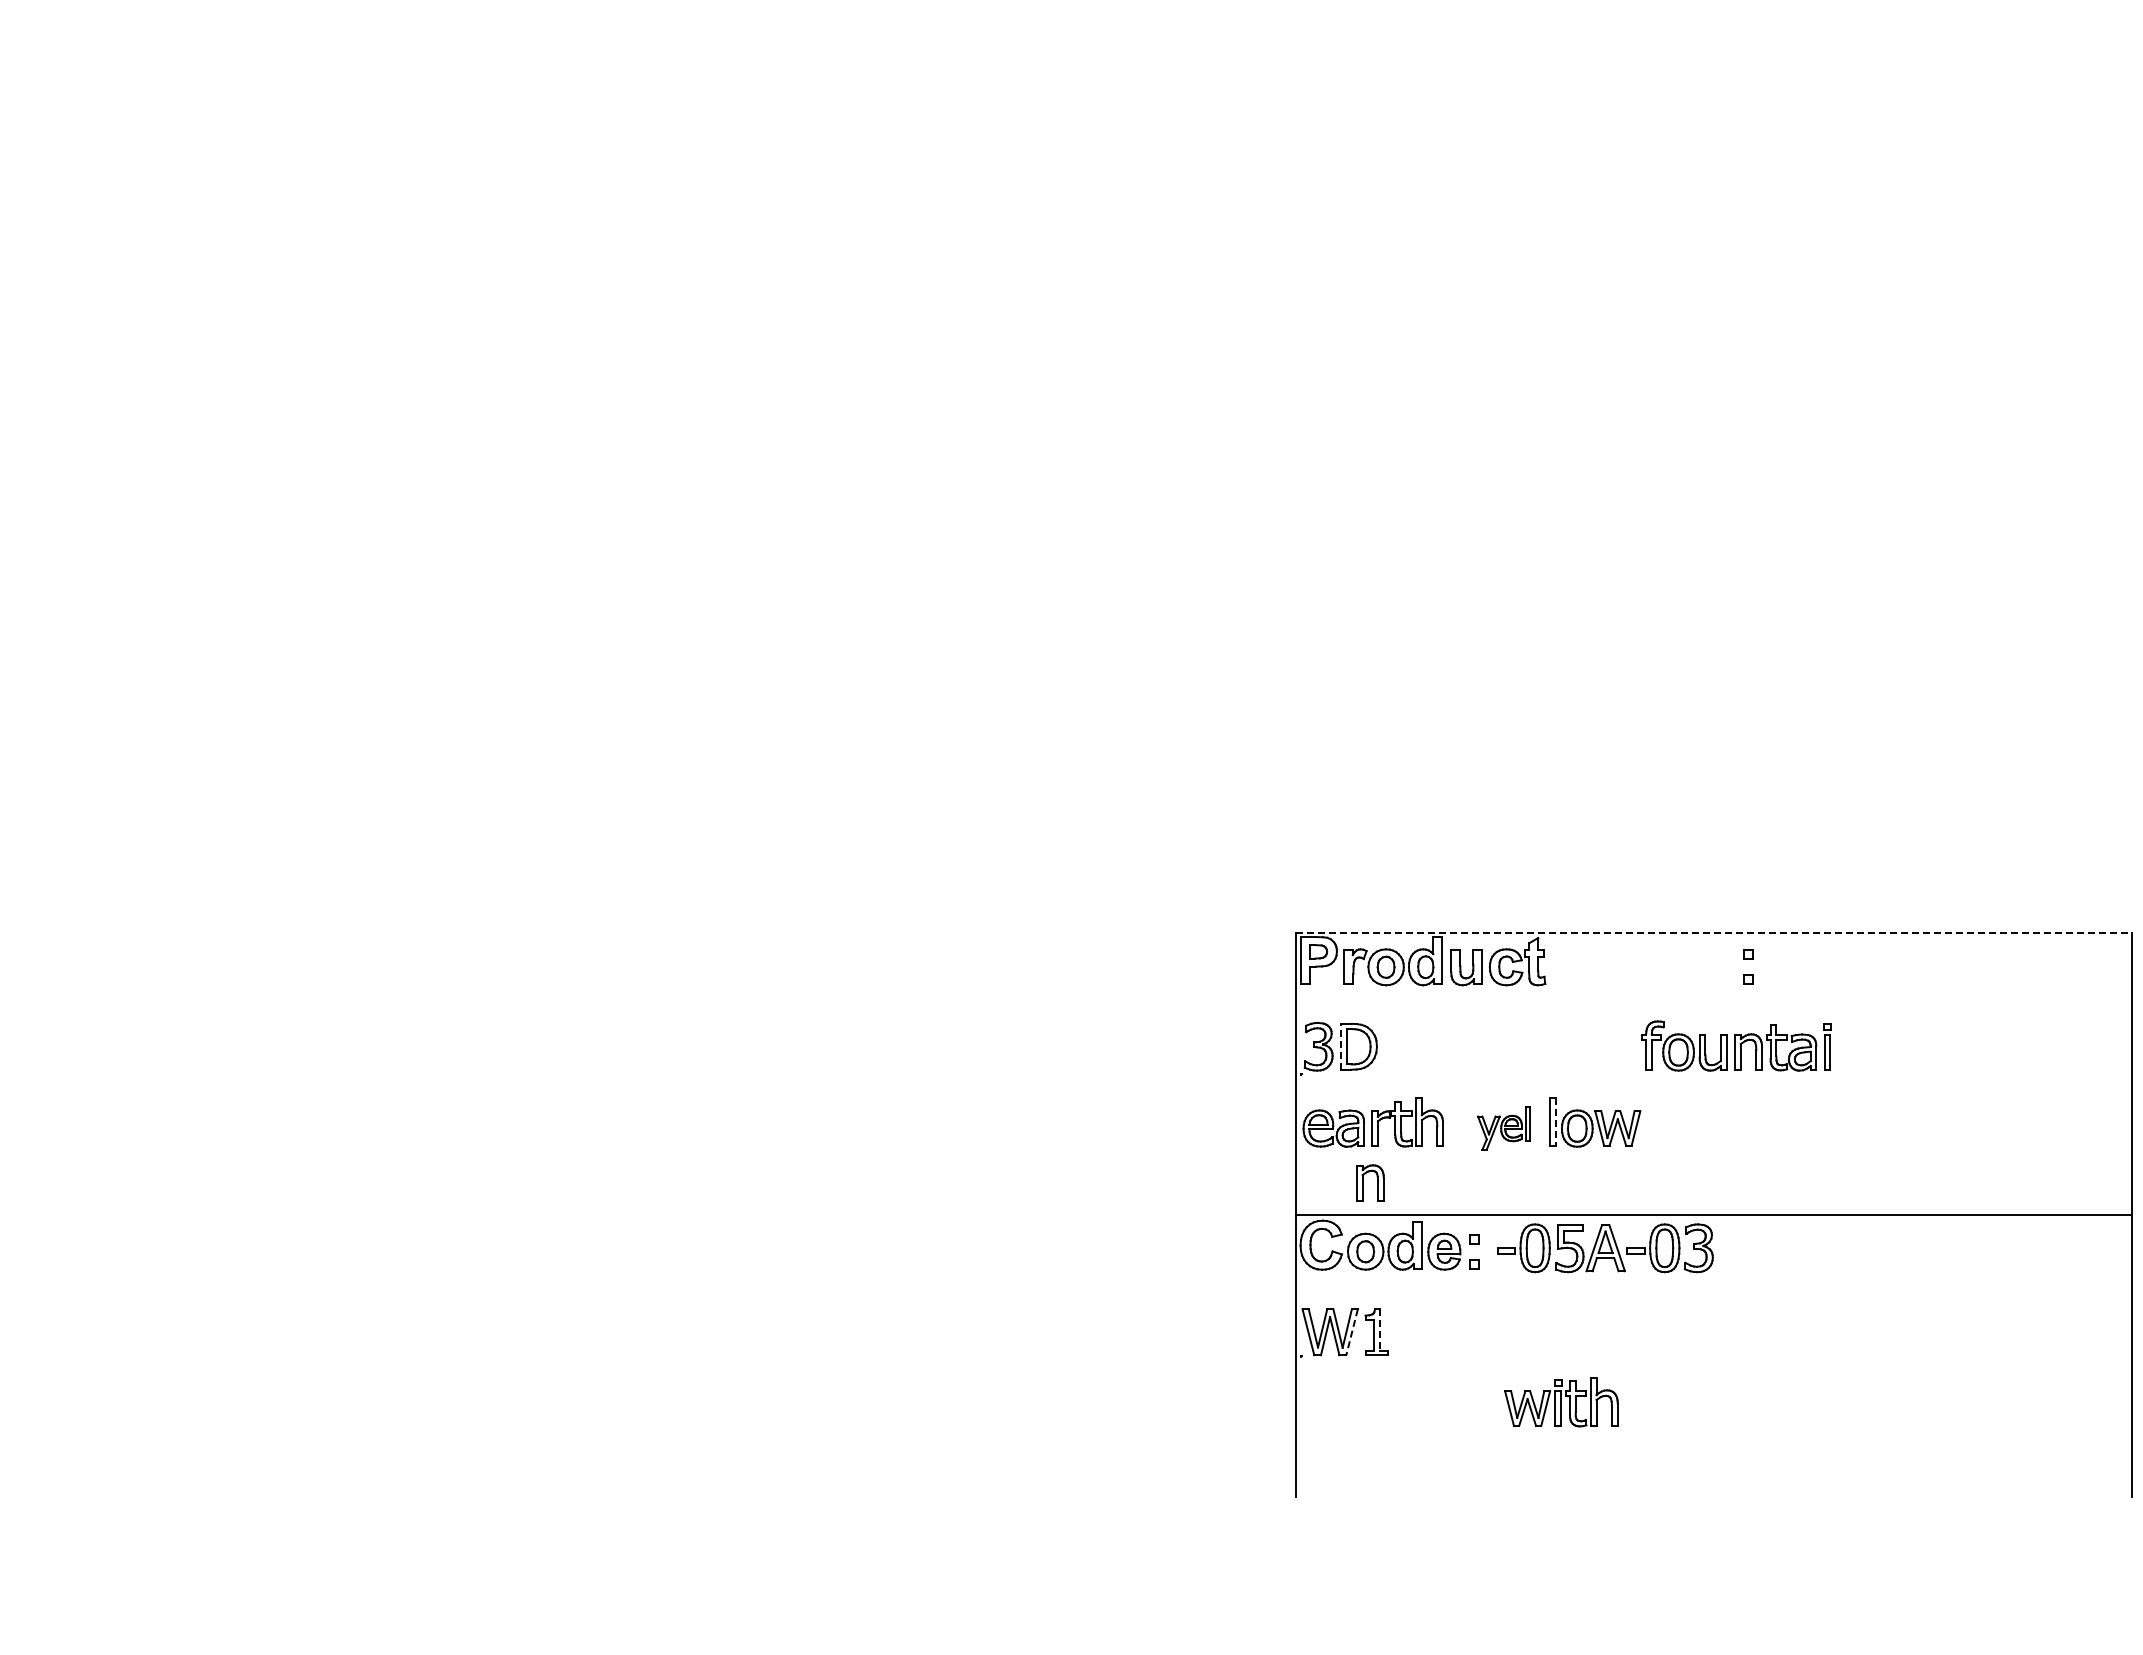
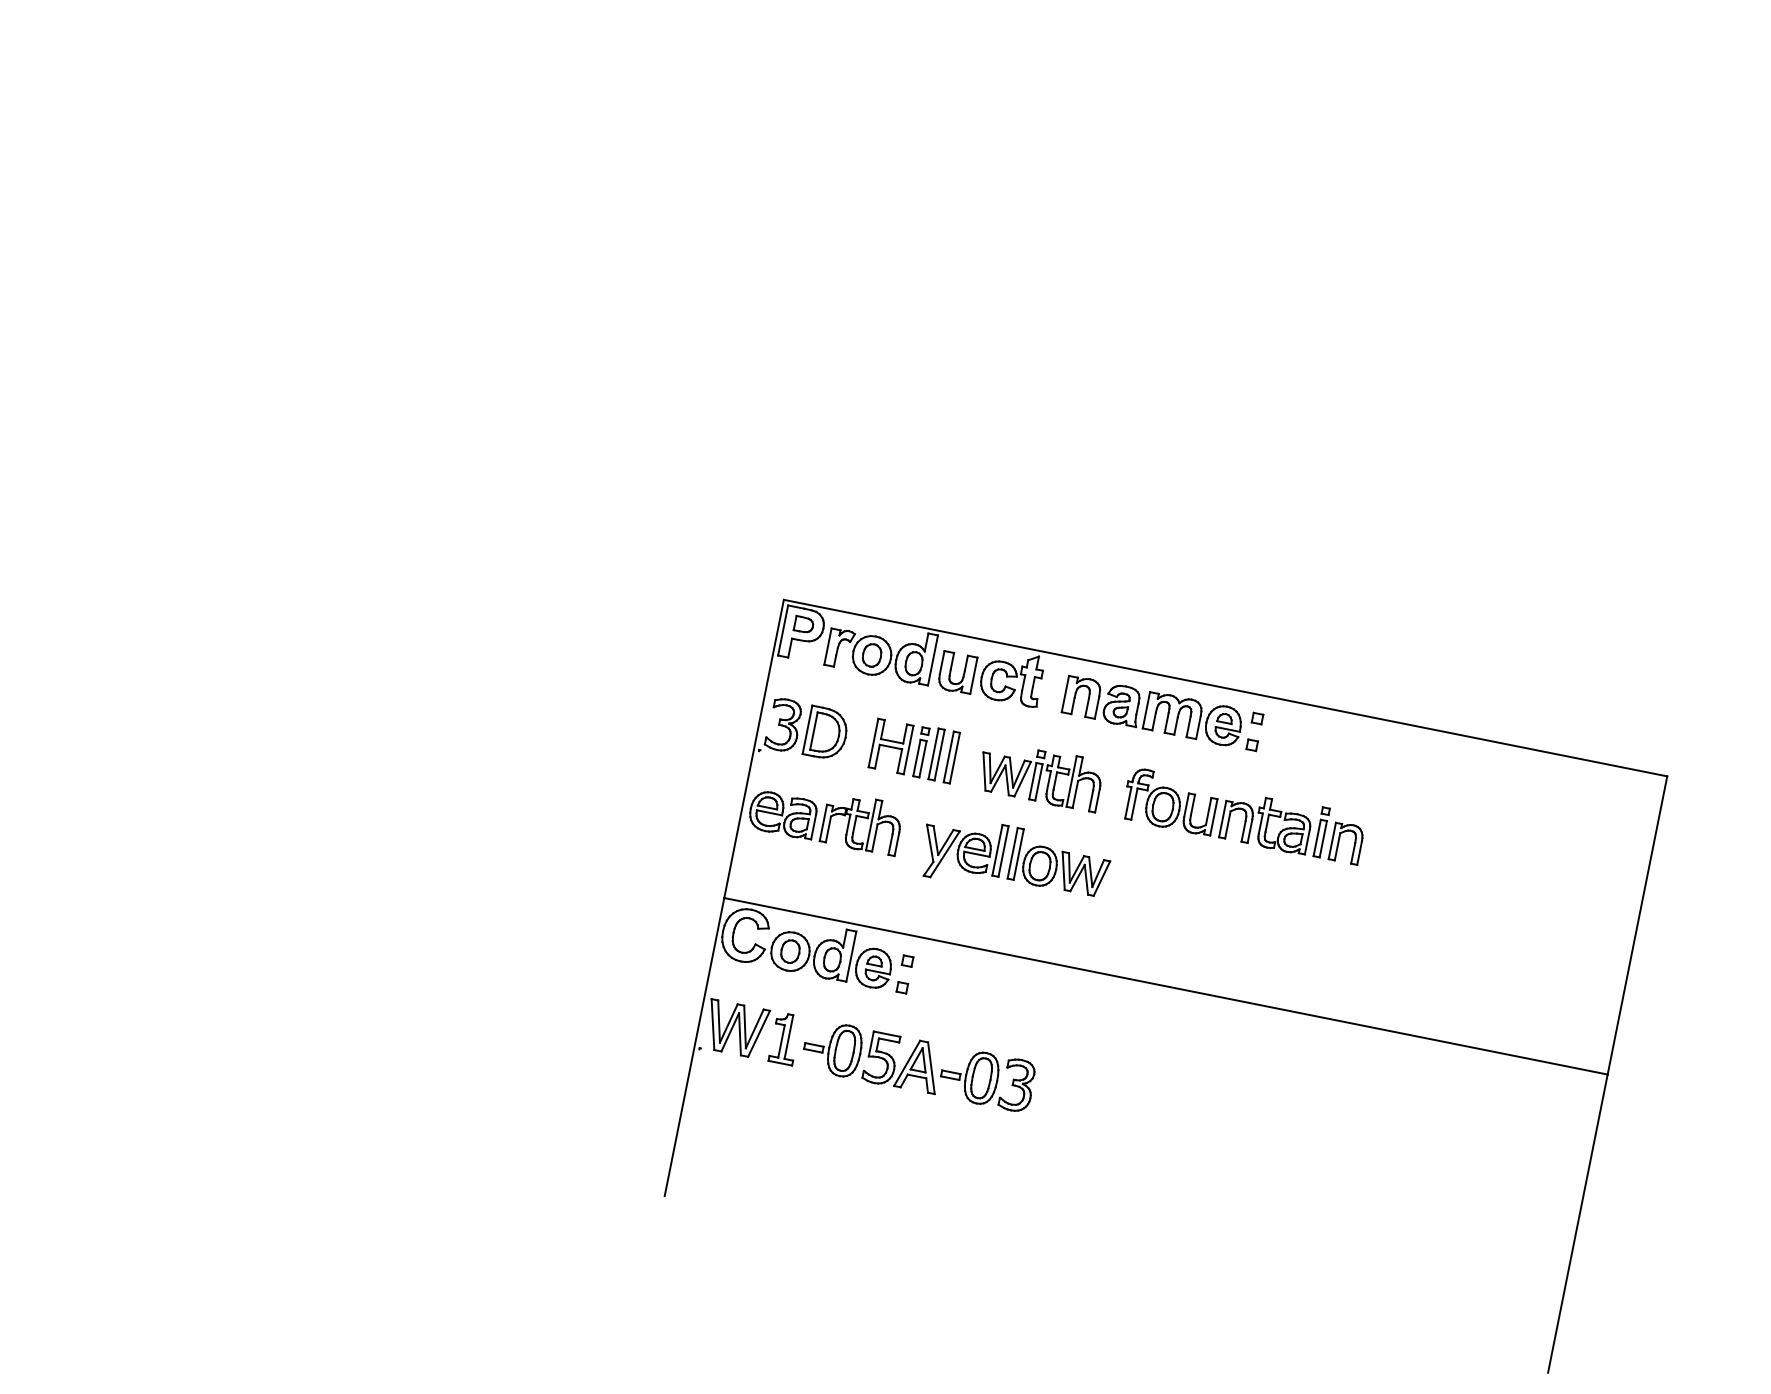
line: (1714, 932) -> (1226, 687), dashed -> solid
part: (1651, 967) -> (1152, 711), added
part: (1441, 1045) -> (914, 749), added
line: (1340, 1046) -> (807, 729), dashed -> solid
line: (1555, 1121) -> (1018, 854), dashed -> solid
part: (1503, 1128) -> (962, 850), size x1.43
part: (1363, 1182) -> (1339, 841), moved
part: (1605, 1248) -> (919, 1065), moved
line: (1379, 1329) -> (788, 1036), dashed -> solid
line: (1352, 1332) -> (759, 1034), dashed -> solid
part: (1561, 1402) -> (1040, 776), moved

